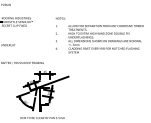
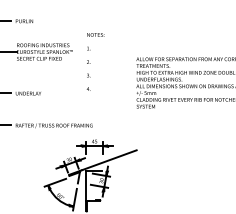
text: (60, 33) -> (95, 61), moved

